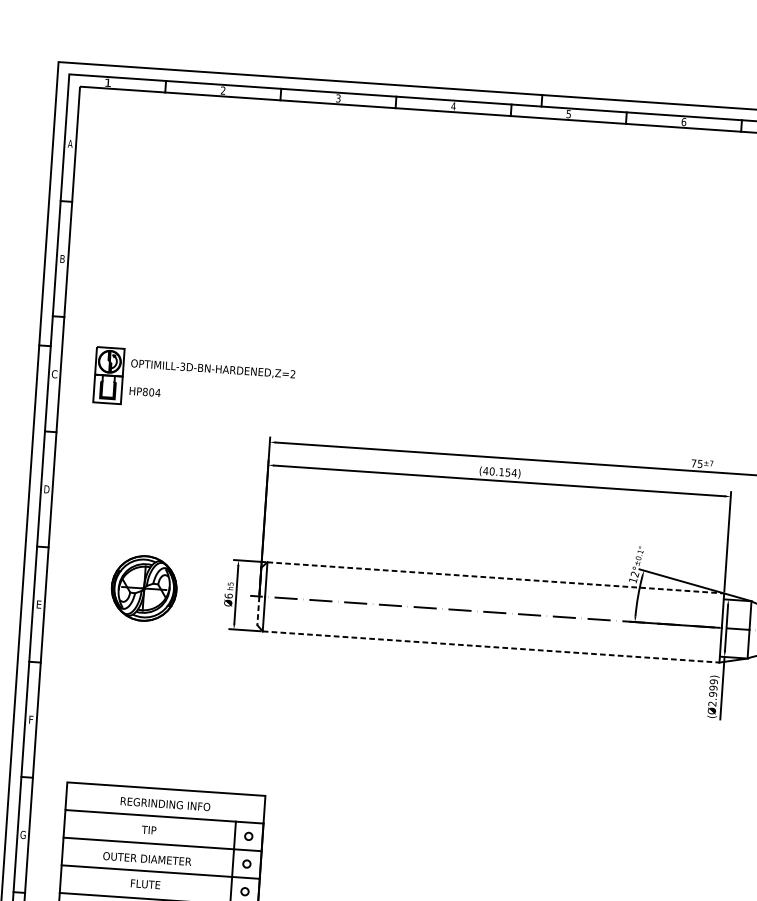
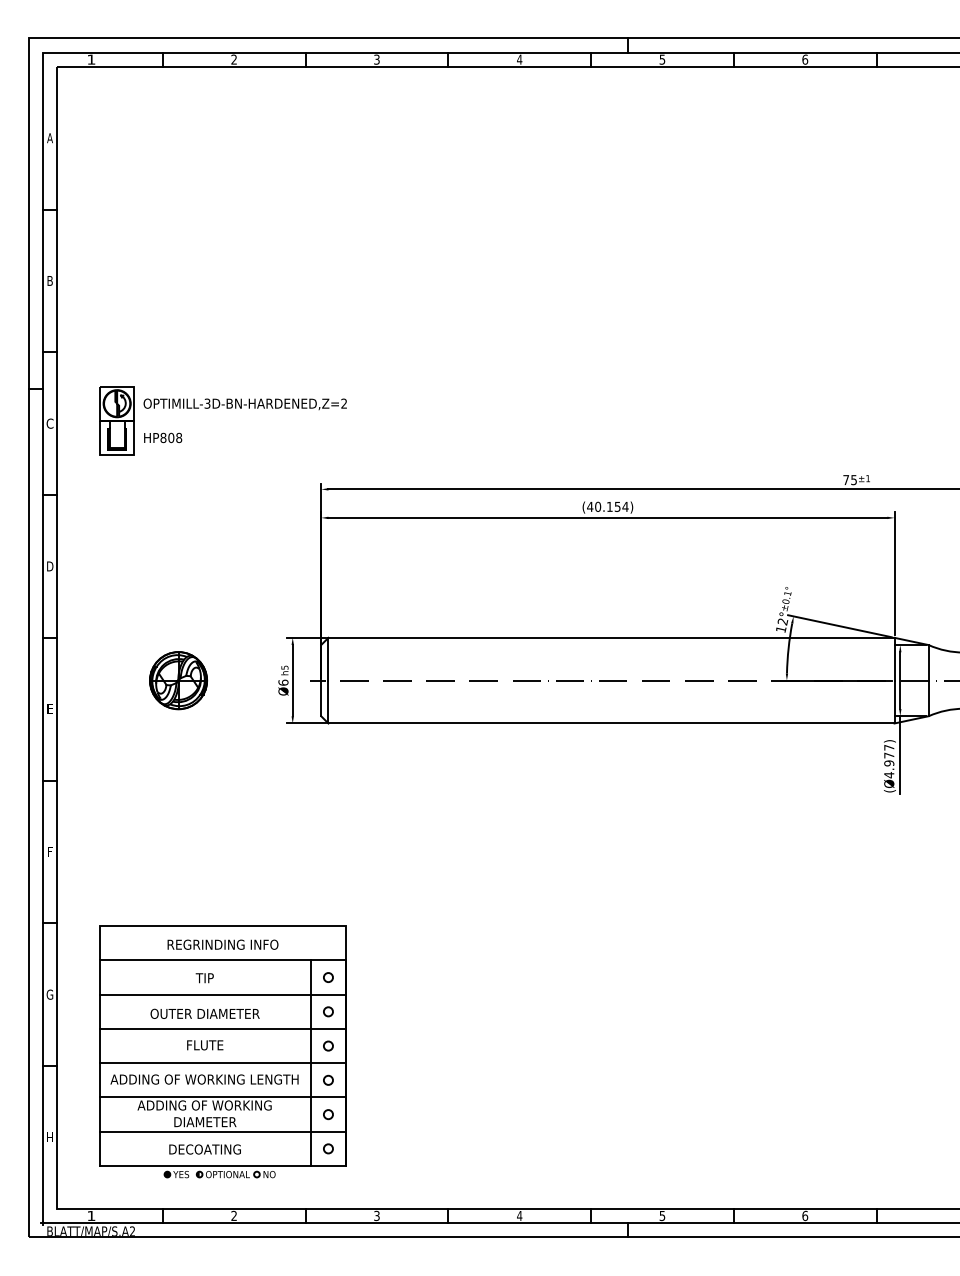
text: (157, 392) -> (178, 437), HP804 -> HP808
text: (711, 463) -> (868, 478), ±7 -> ±1
line: (495, 577) -> (611, 637), dashed -> solid
part: (144, 588) -> (178, 680), size x0.71
line: (258, 610) -> (321, 698), dashed -> solid
line: (491, 647) -> (611, 723), dashed -> solid
text: (713, 692) -> (889, 761), (Ø2.999) -> (Ø4.977)

